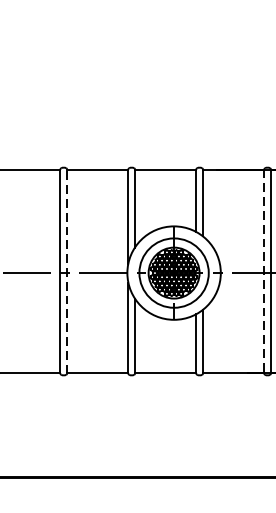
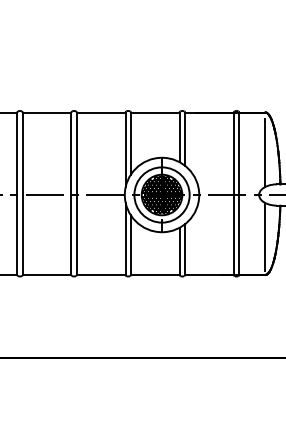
line: (66, 271) -> (76, 193), dashed -> solid
line: (263, 272) -> (233, 194), dashed -> solid

